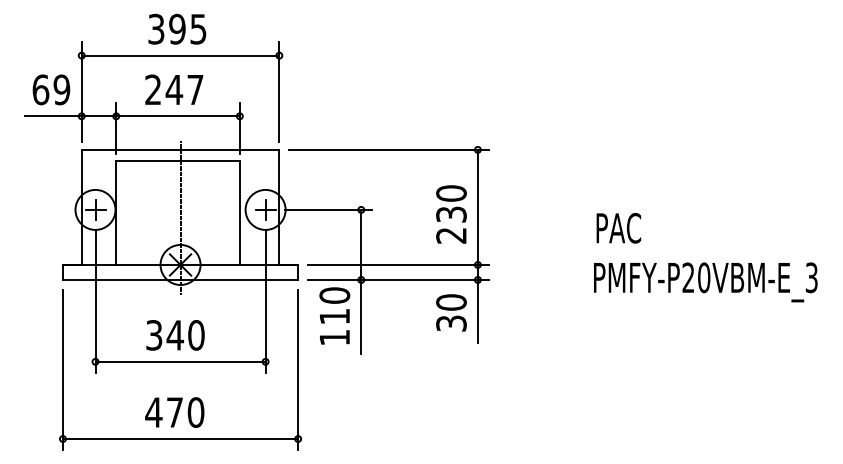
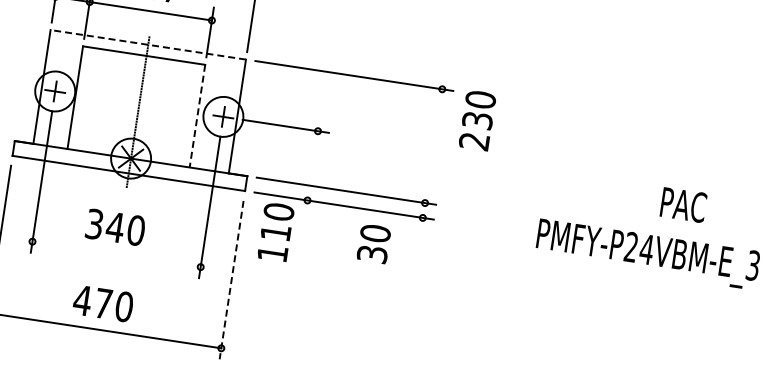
line: (180, 149) -> (148, 44), solid -> dashed
line: (239, 213) -> (197, 116), solid -> dashed
text: (451, 214) -> (477, 120), moved
text: (618, 227) -> (683, 204), moved
line: (477, 245) -> (427, 183), removed
text: (703, 277) -> (646, 249), PMFY-P20VBM-E_3 -> PMFY-P24VBM-E_3
line: (361, 281) -> (307, 202), removed
text: (451, 312) -> (374, 243), moved
line: (180, 361) -> (116, 254), removed
line: (298, 370) -> (231, 280), solid -> dashed

